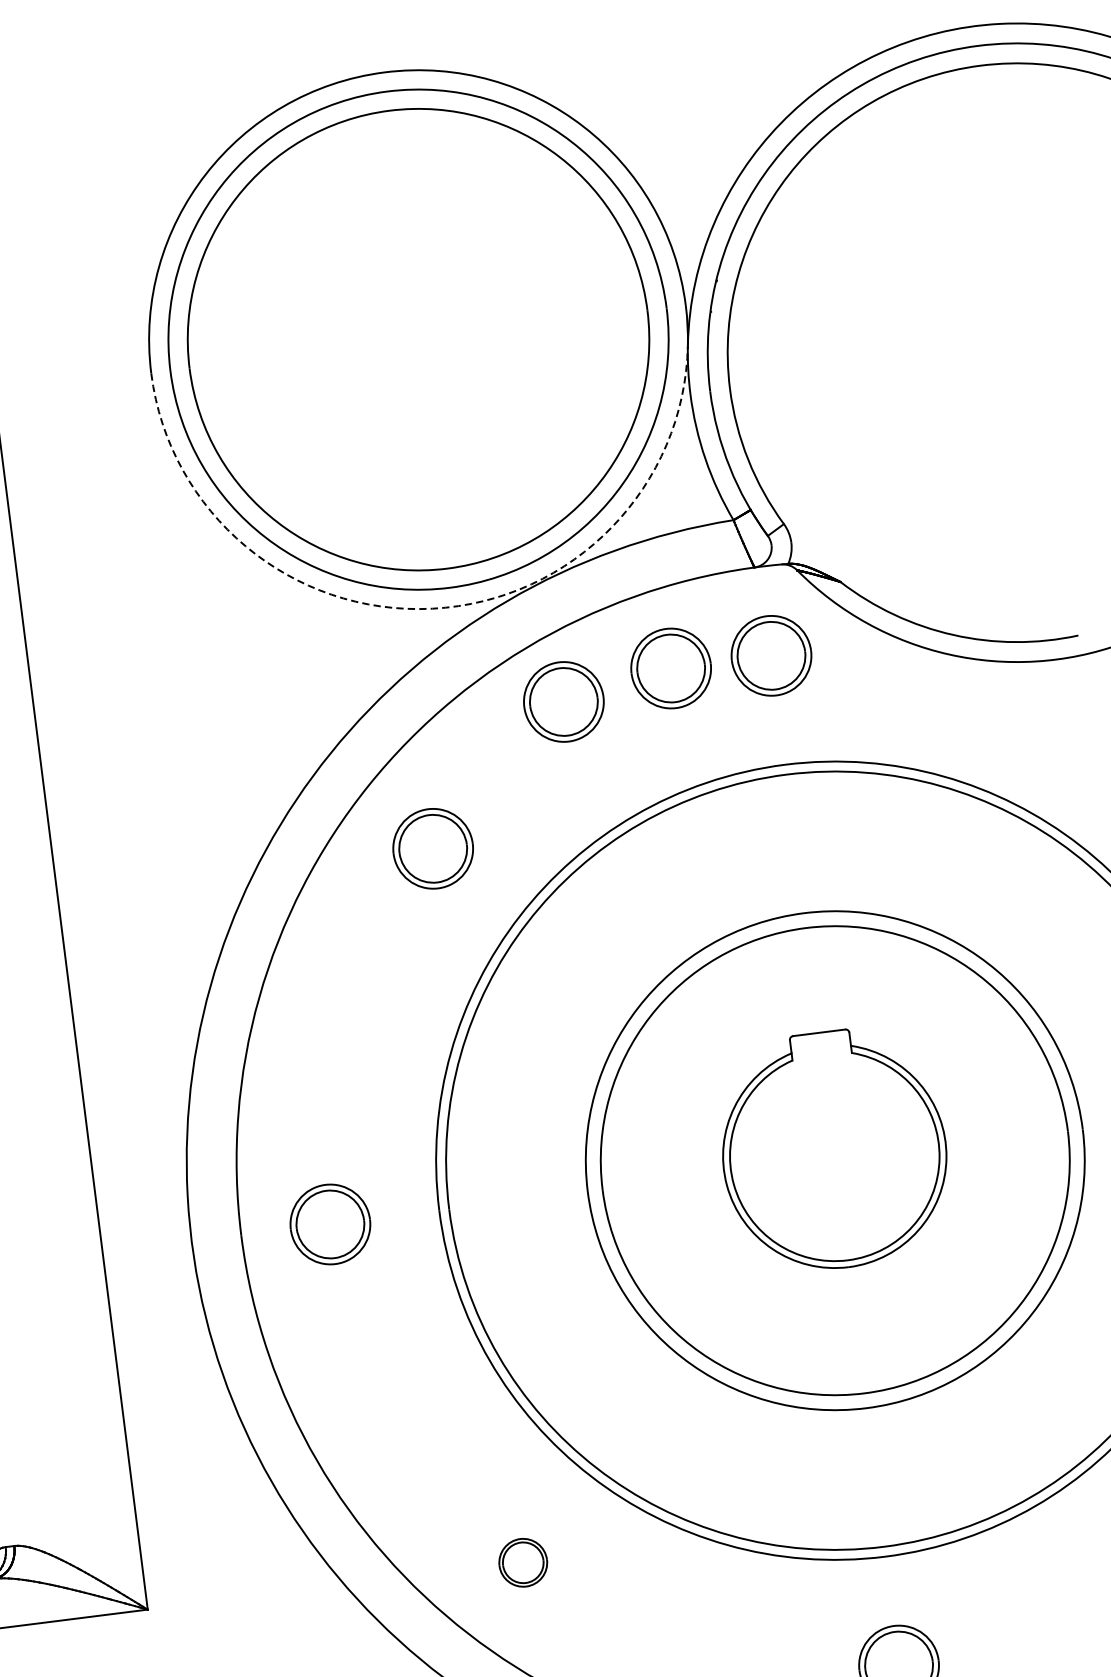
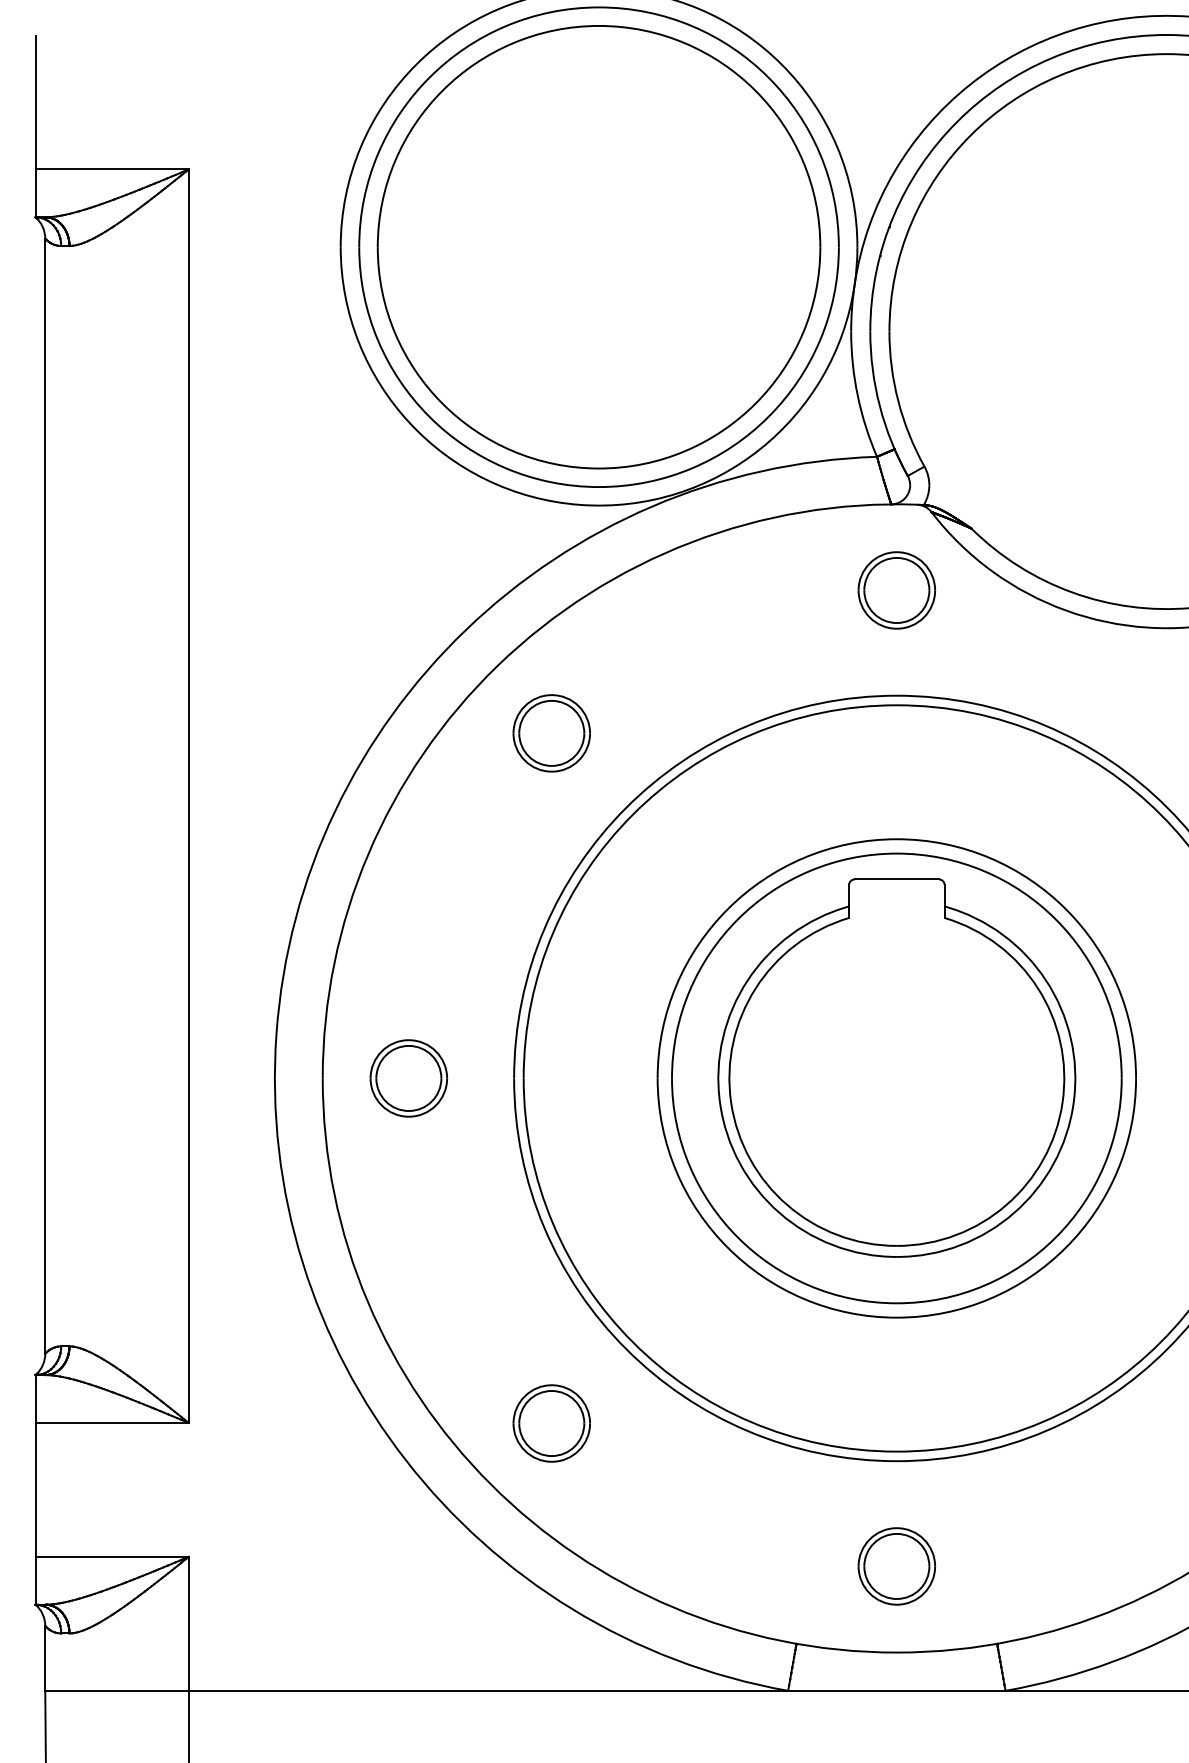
arc: (432, 608) -> (580, 504), dashed -> solid
part: (670, 668) -> (799, 590), removed
part: (563, 702) -> (693, 609), removed
part: (833, 1149) -> (896, 1067), size x1.67
part: (523, 1562) -> (551, 1423), size x1.67

